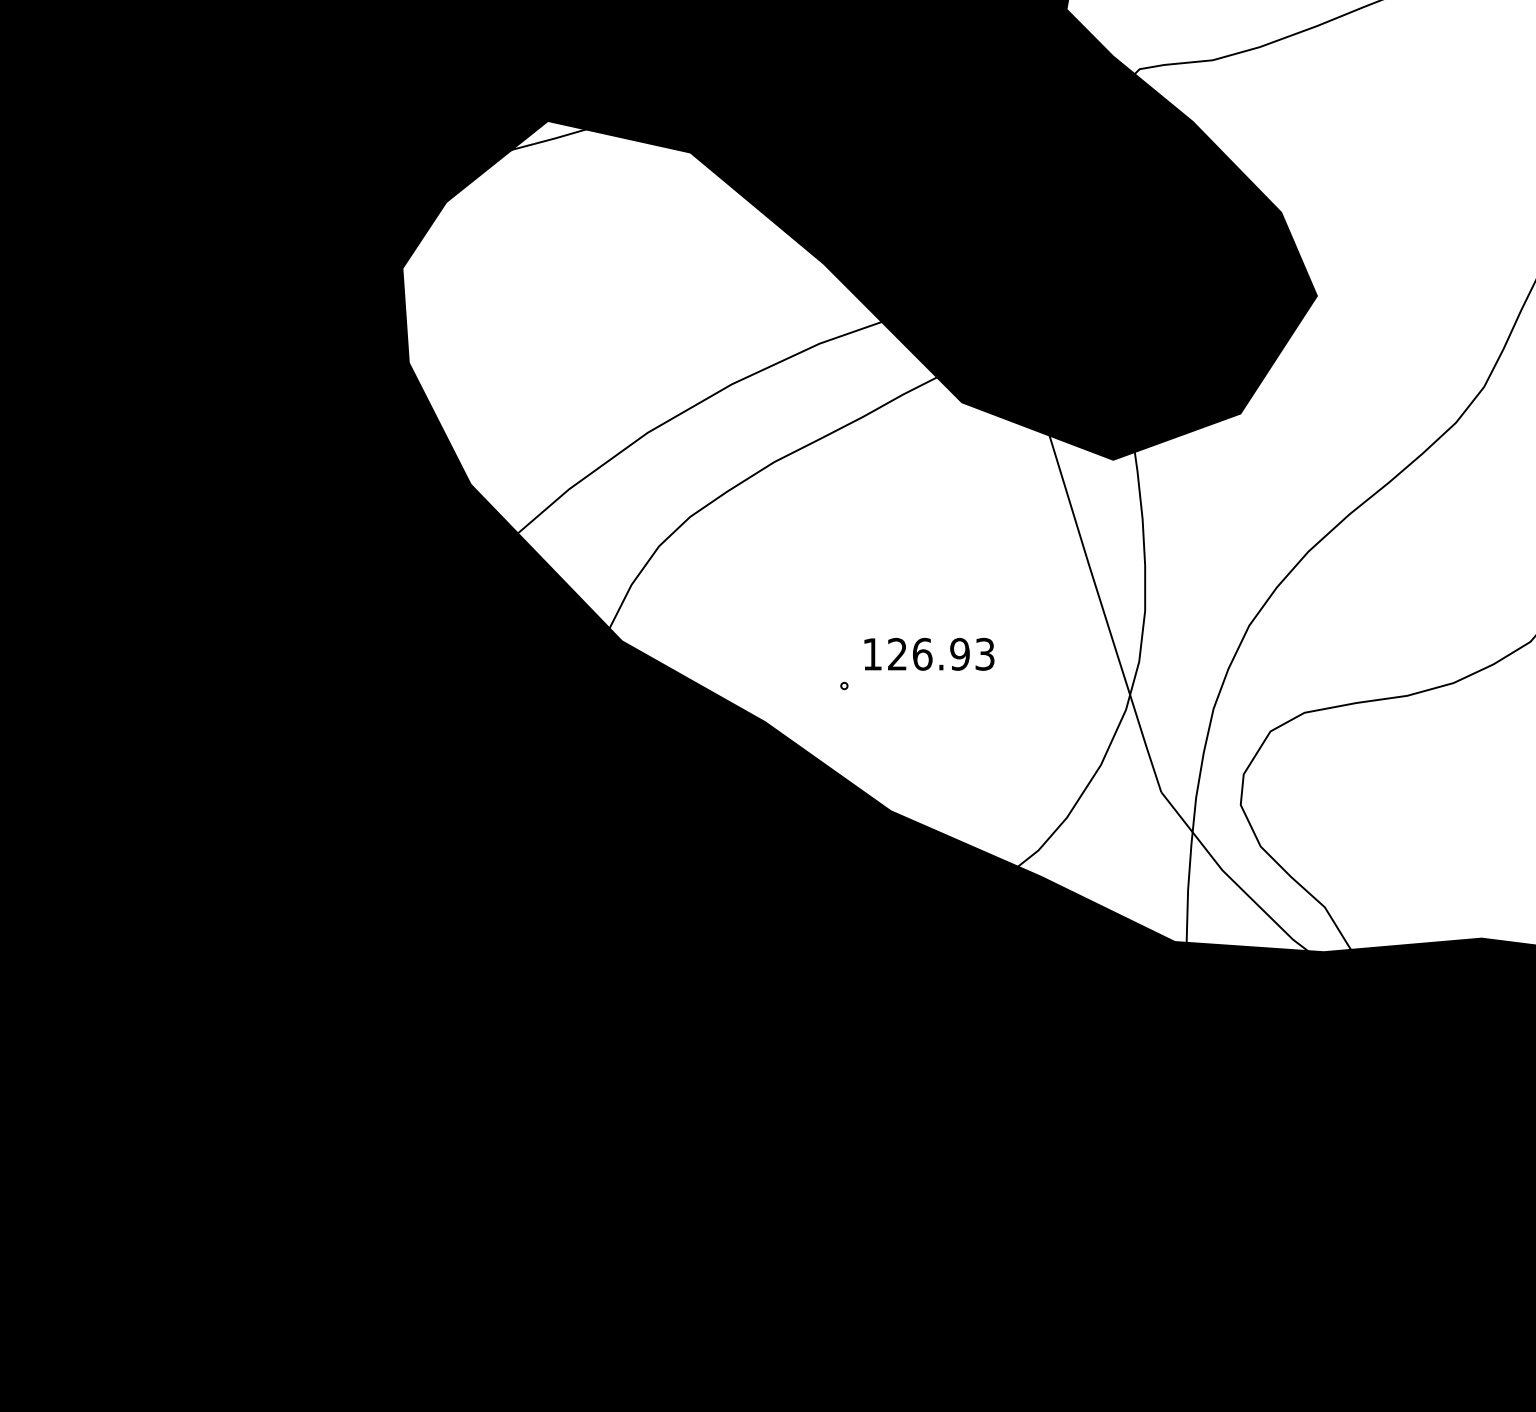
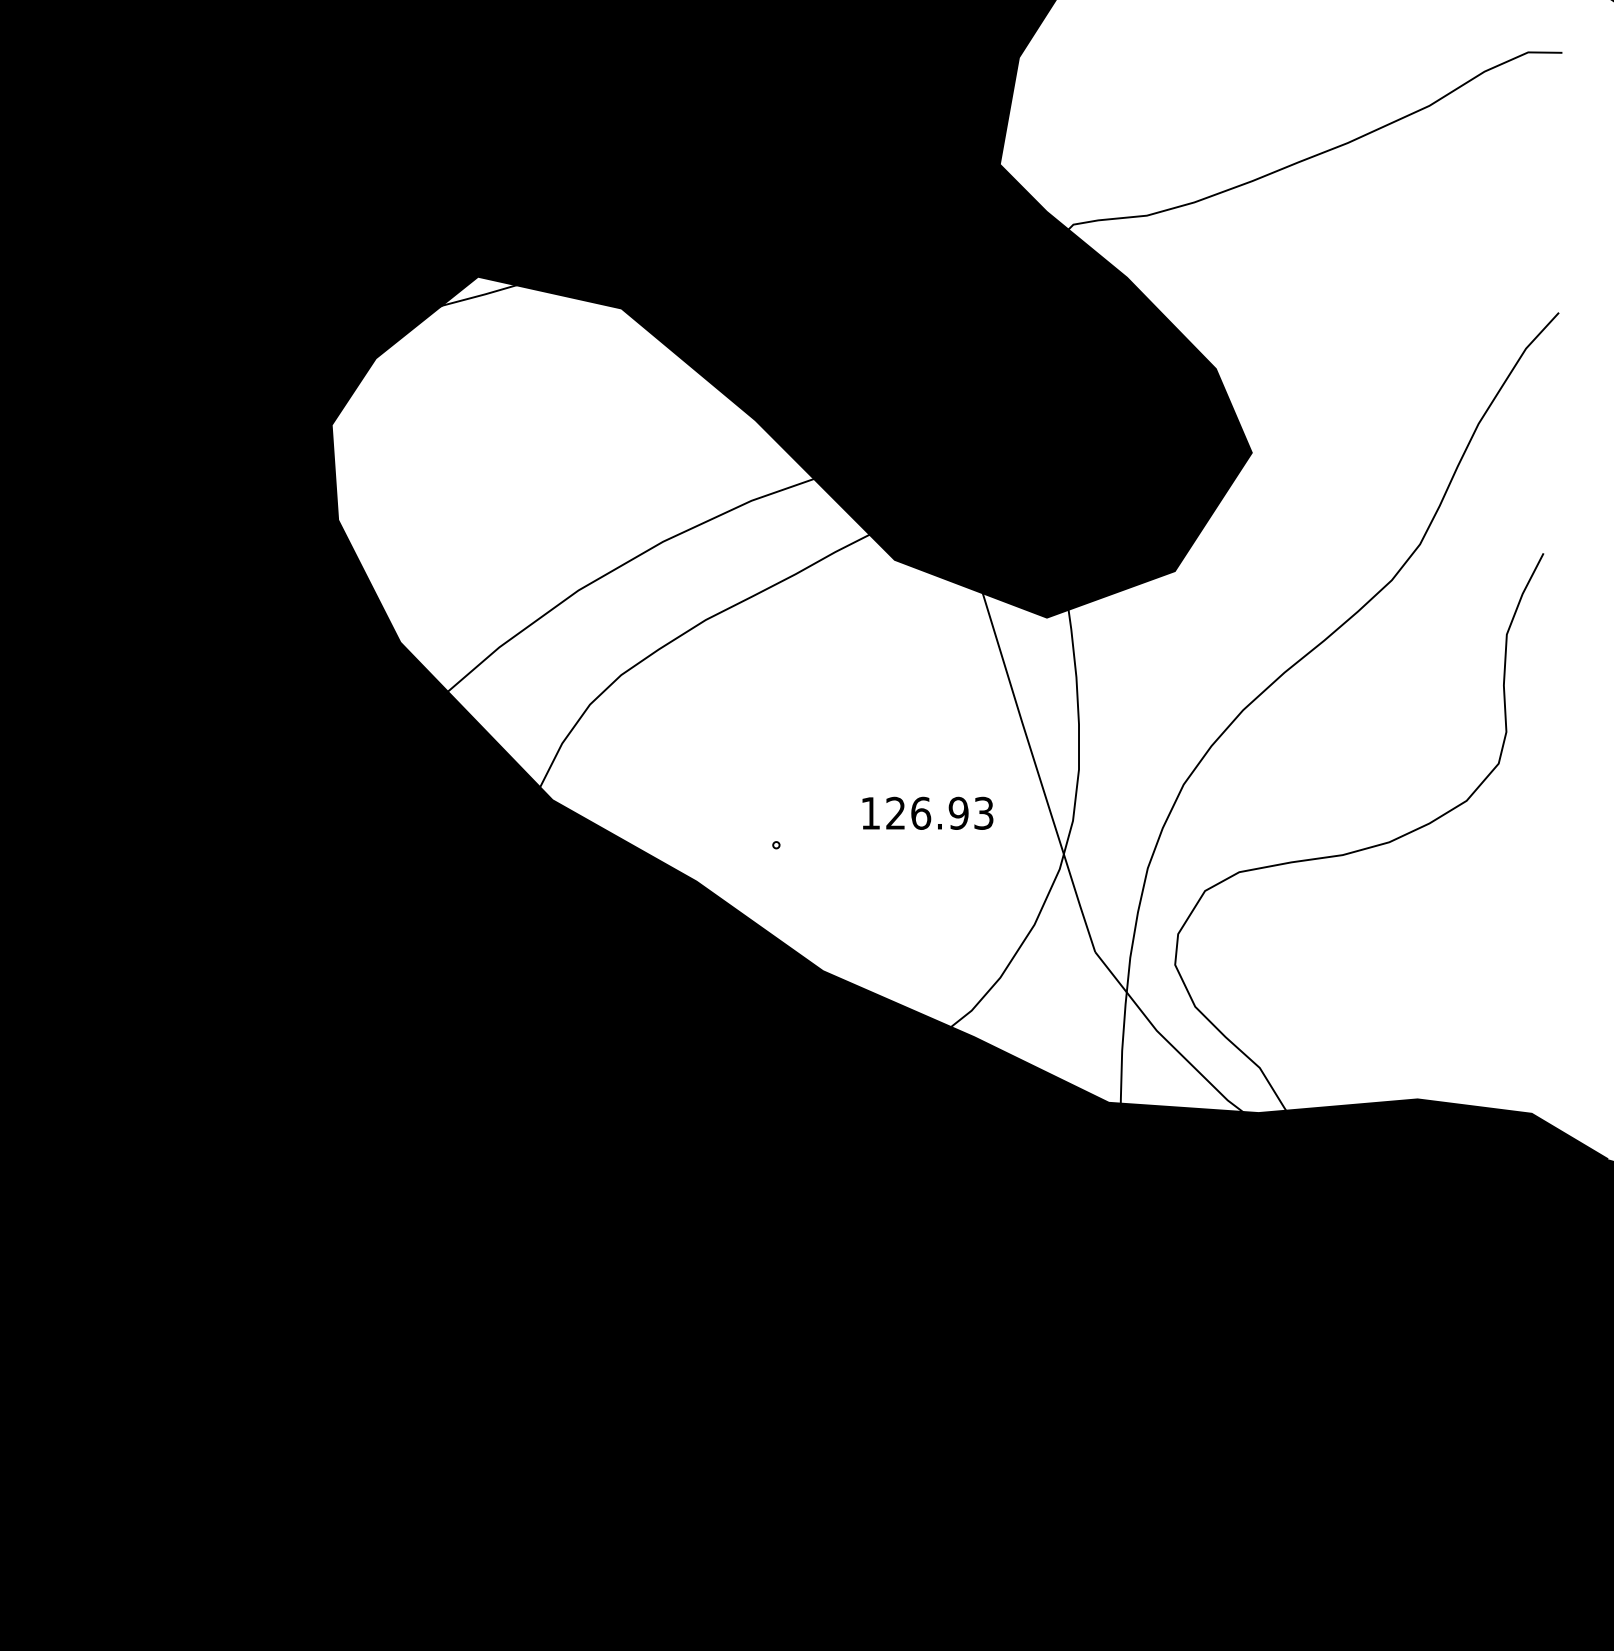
text: (928, 653) -> (927, 812), moved

